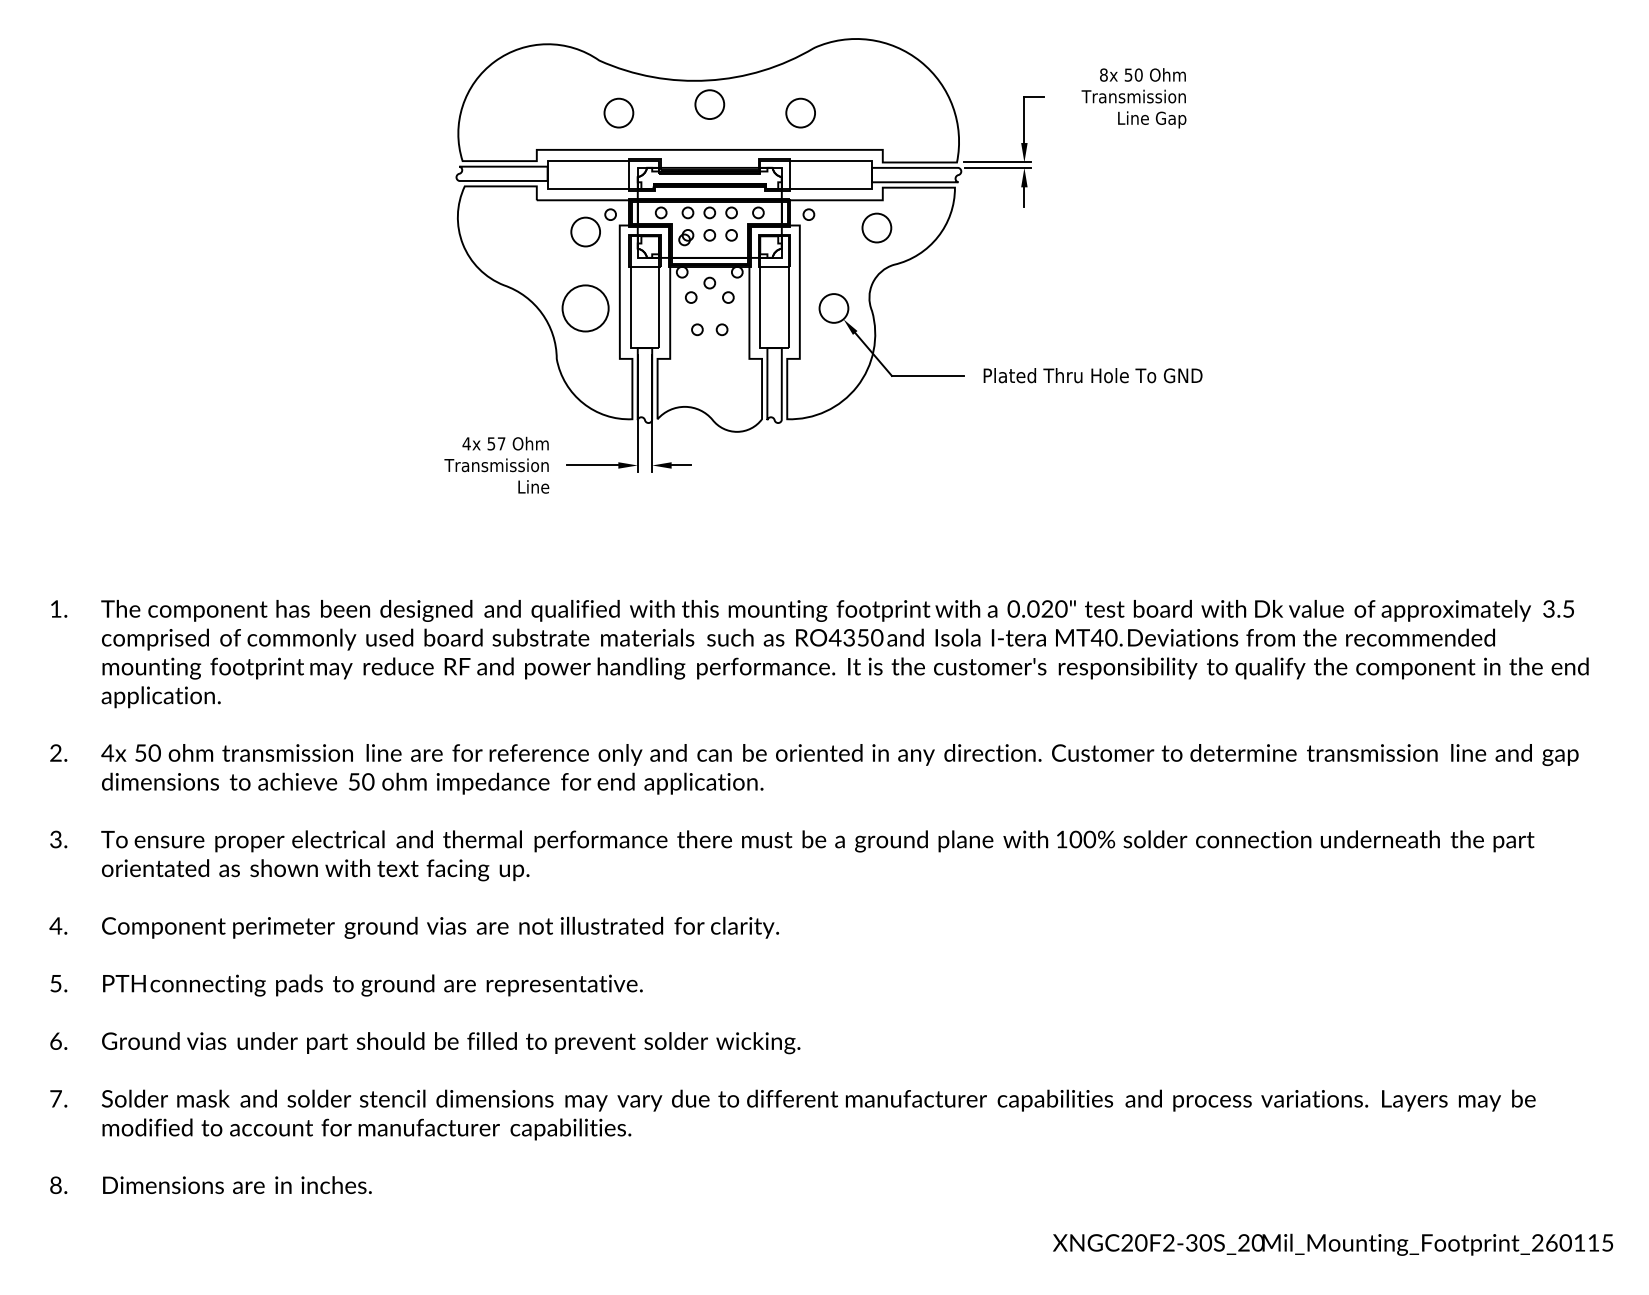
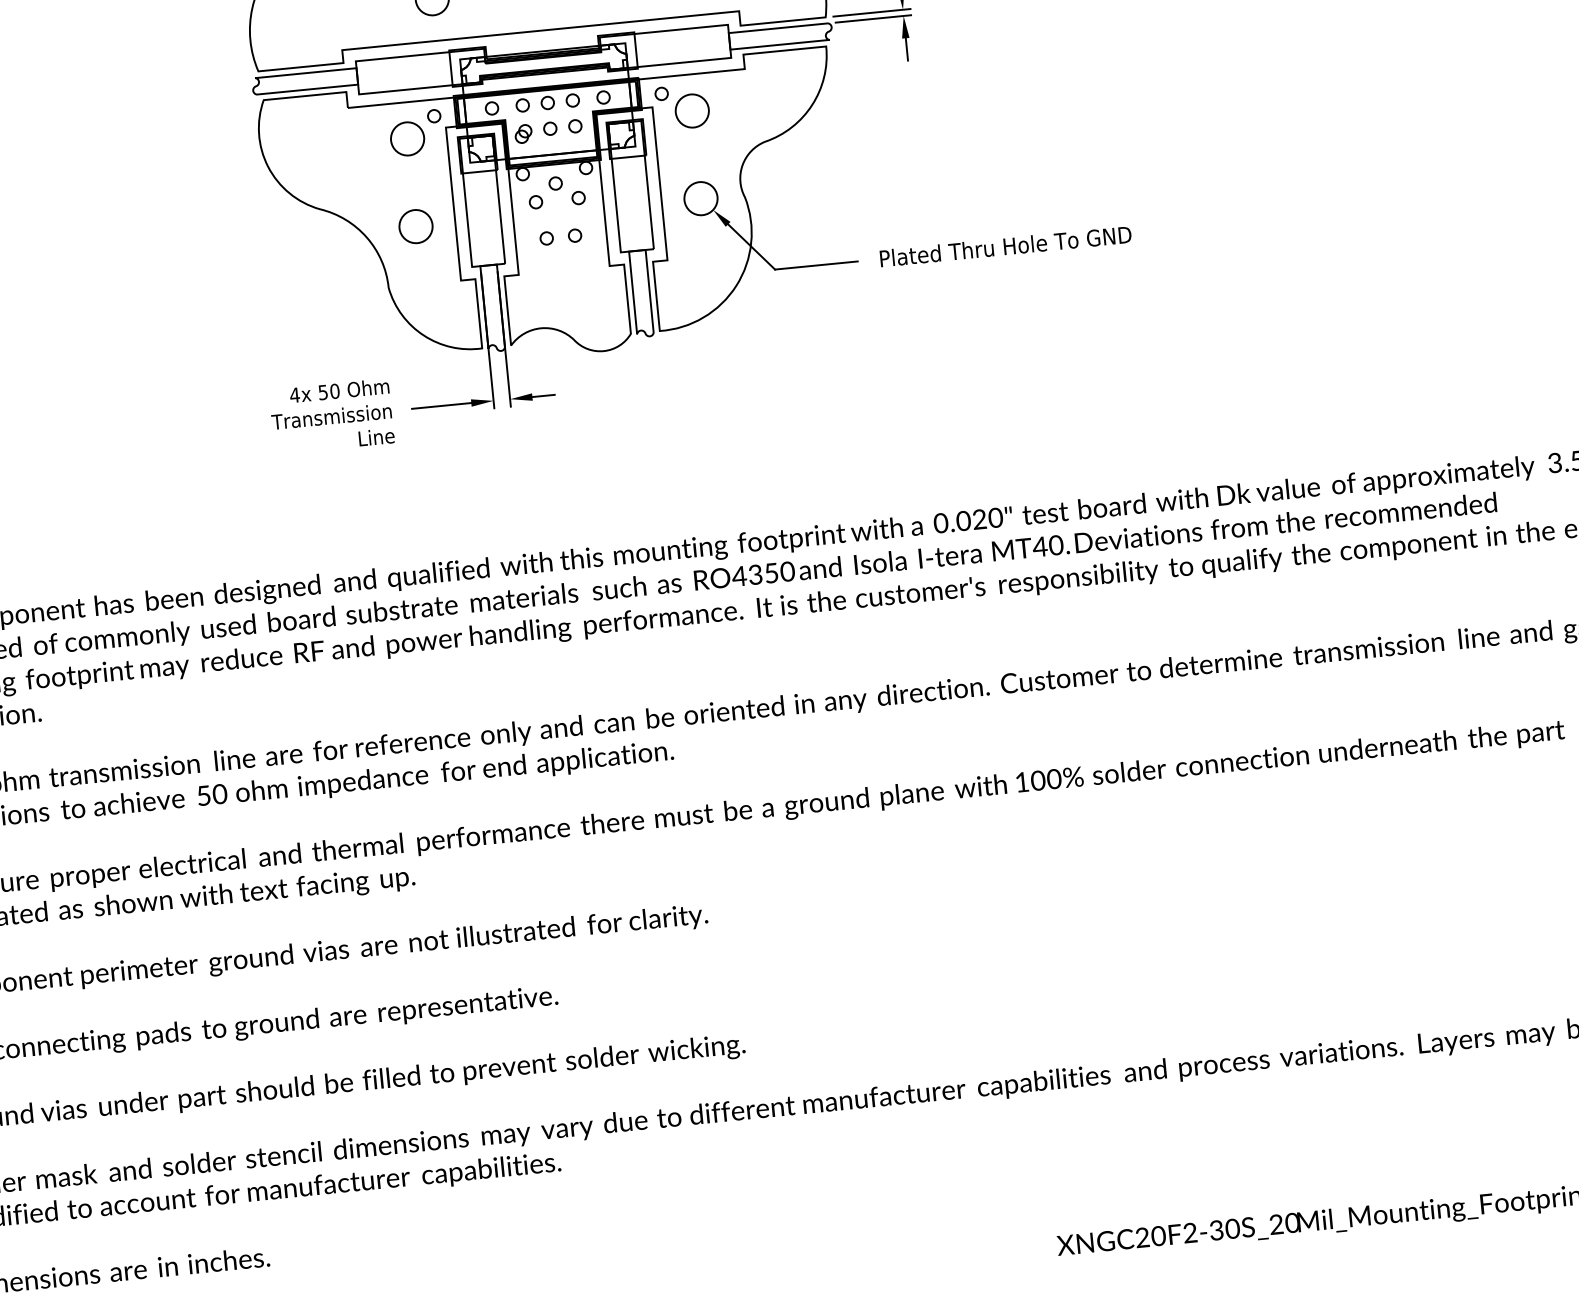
circle: (876, 227) -> (691, 110), moved
circle: (585, 308) -> (415, 226), size x0.62
text: (501, 443) -> (334, 390), 57 -> 50

